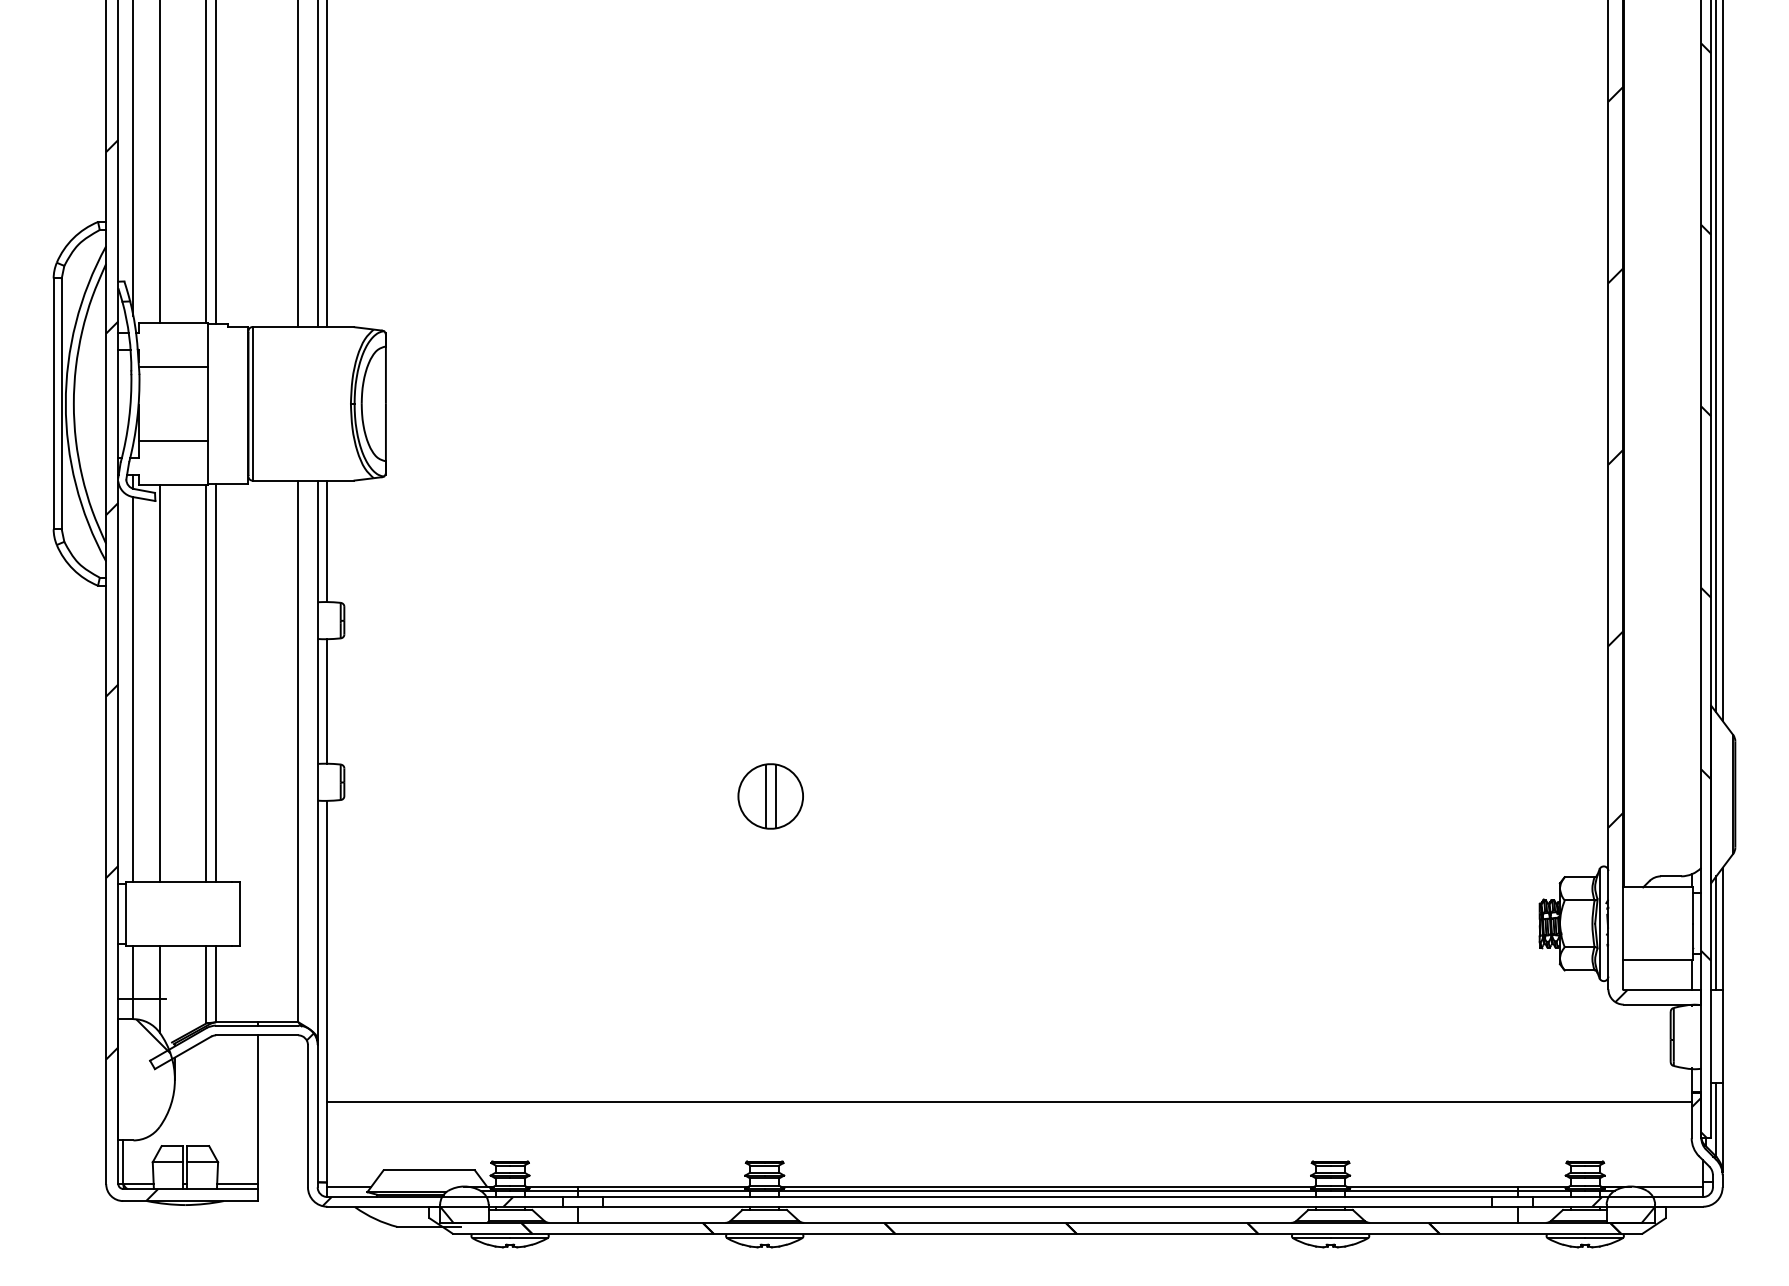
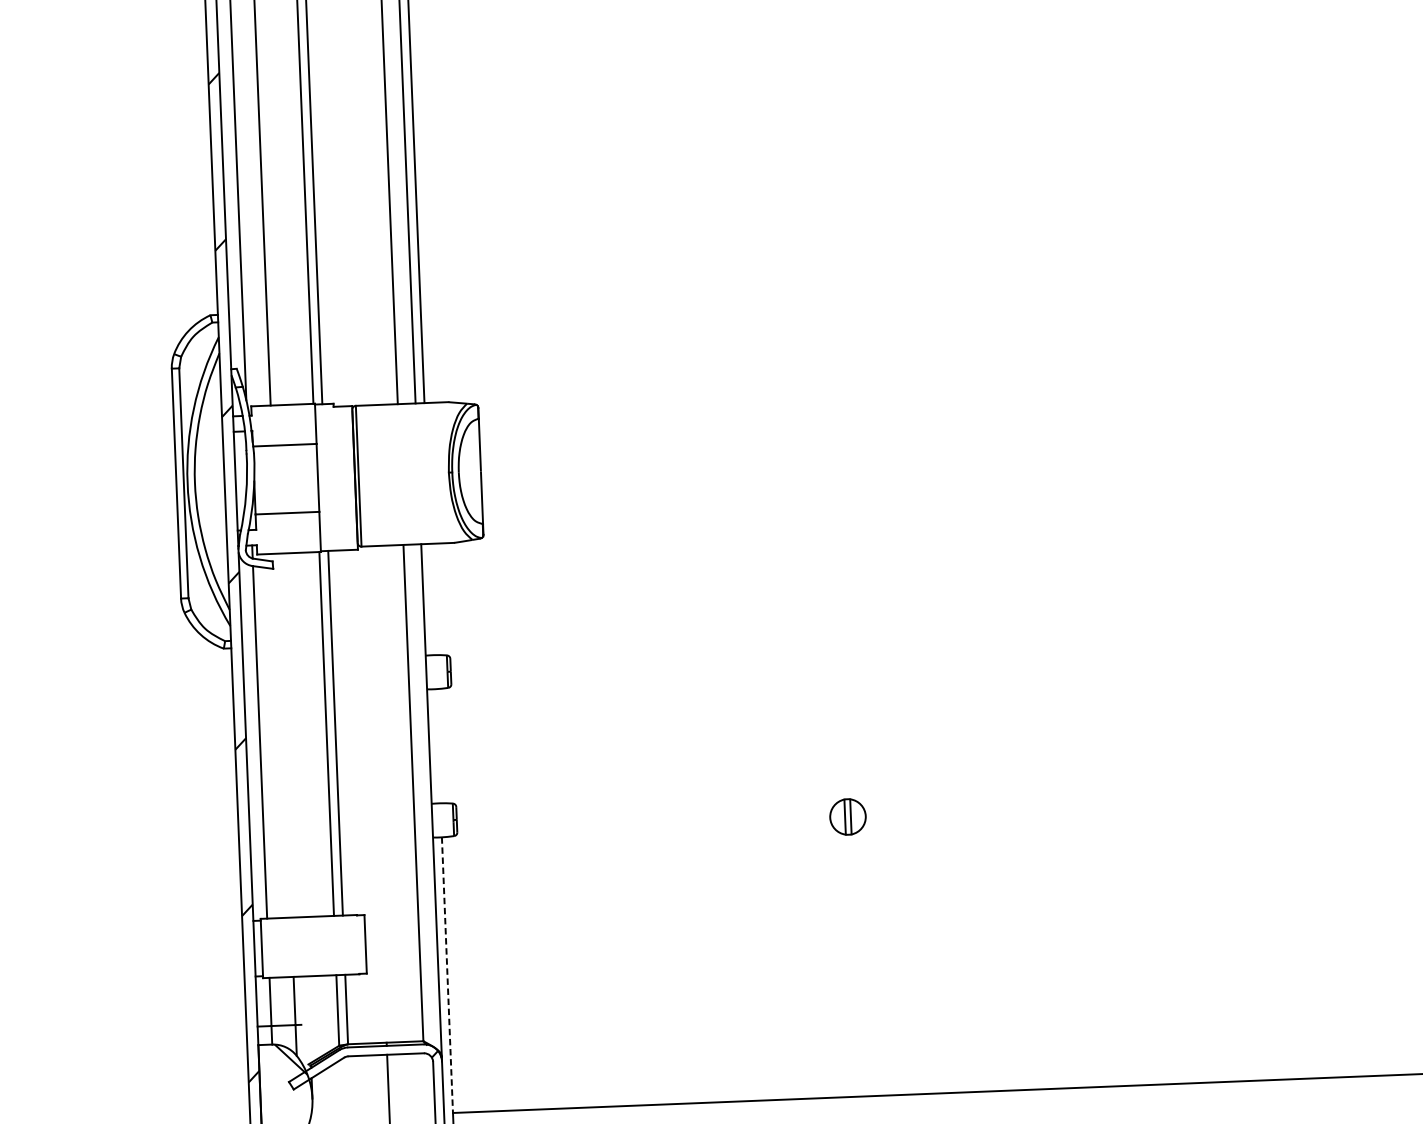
line: (327, 541) -> (432, 599), removed
line: (159, 682) -> (283, 735), removed
line: (327, 701) -> (438, 746), removed
part: (770, 796) -> (847, 817), size x0.6
line: (327, 951) -> (447, 975), solid -> dashed

